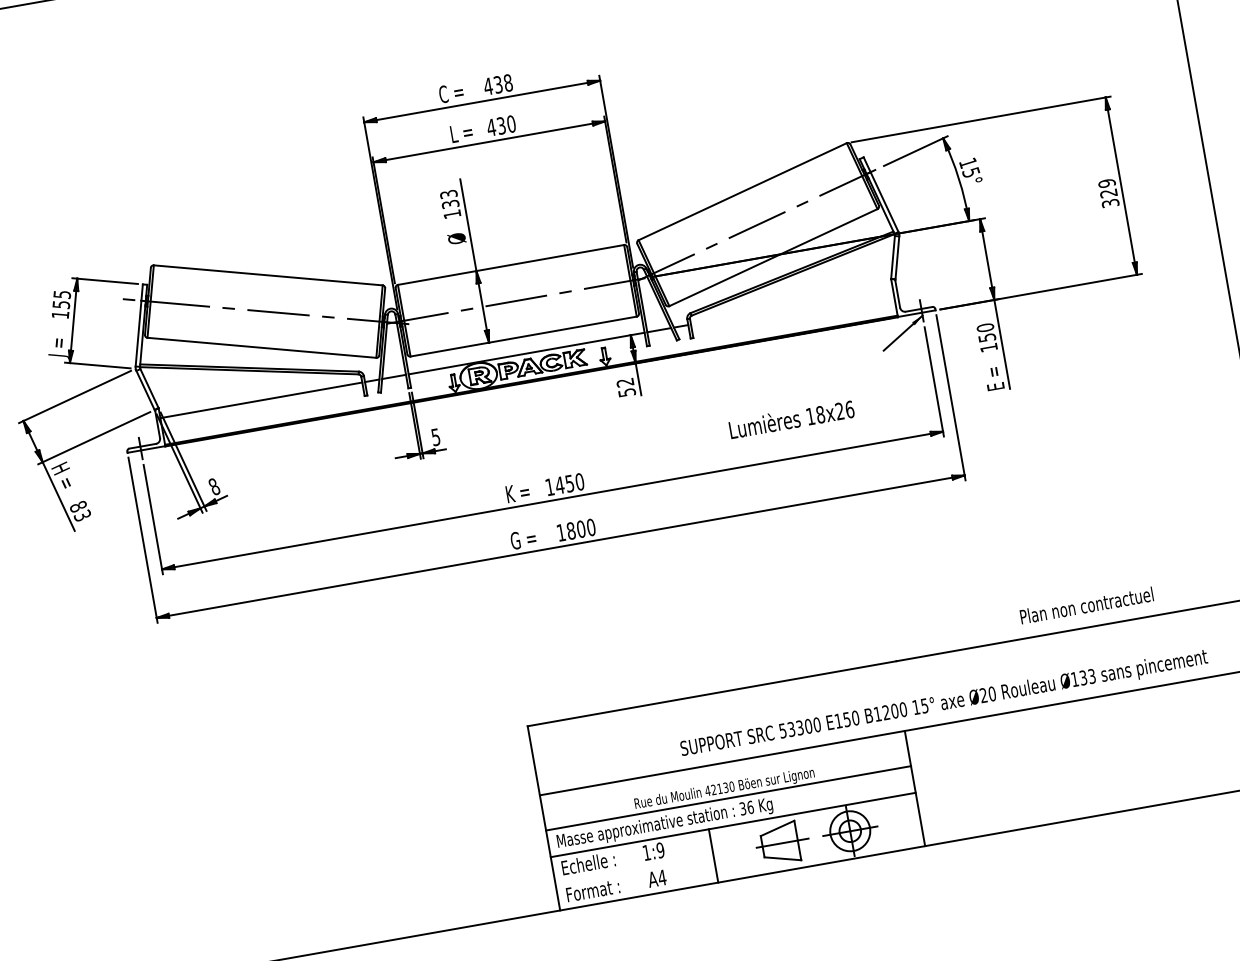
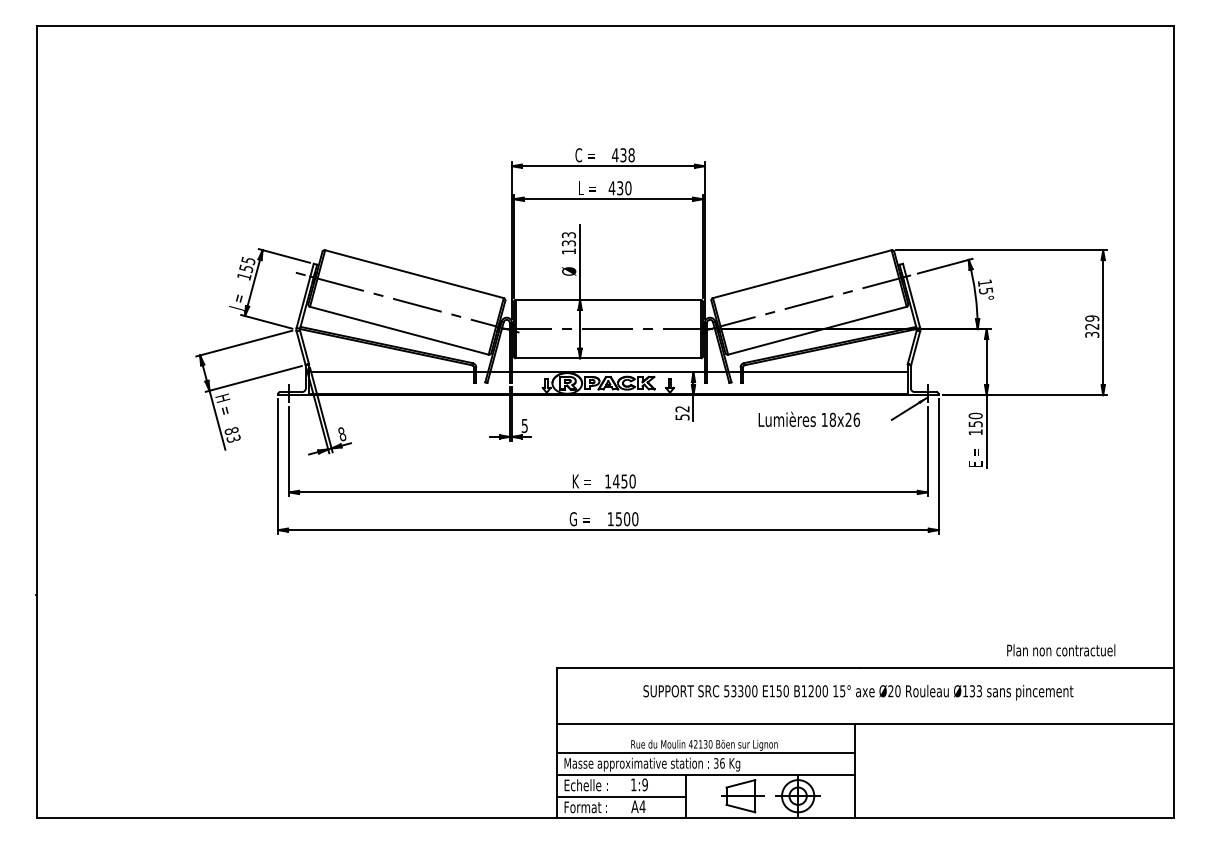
line: (791, 307) -> (824, 372), added
text: (790, 418) -> (808, 418), moved
text: (570, 531) -> (618, 519), 1800 -> 1500
text: (1087, 605) -> (1061, 650), moved
text: (944, 704) -> (858, 692), moved
line: (634, 869) -> (621, 796), added

